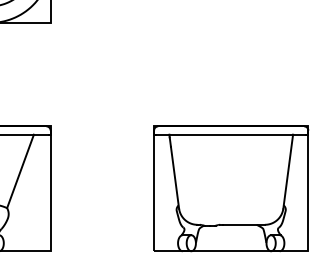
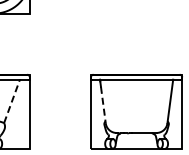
line: (21, 169) -> (12, 100), solid -> dashed
line: (175, 178) -> (103, 105), solid -> dashed

